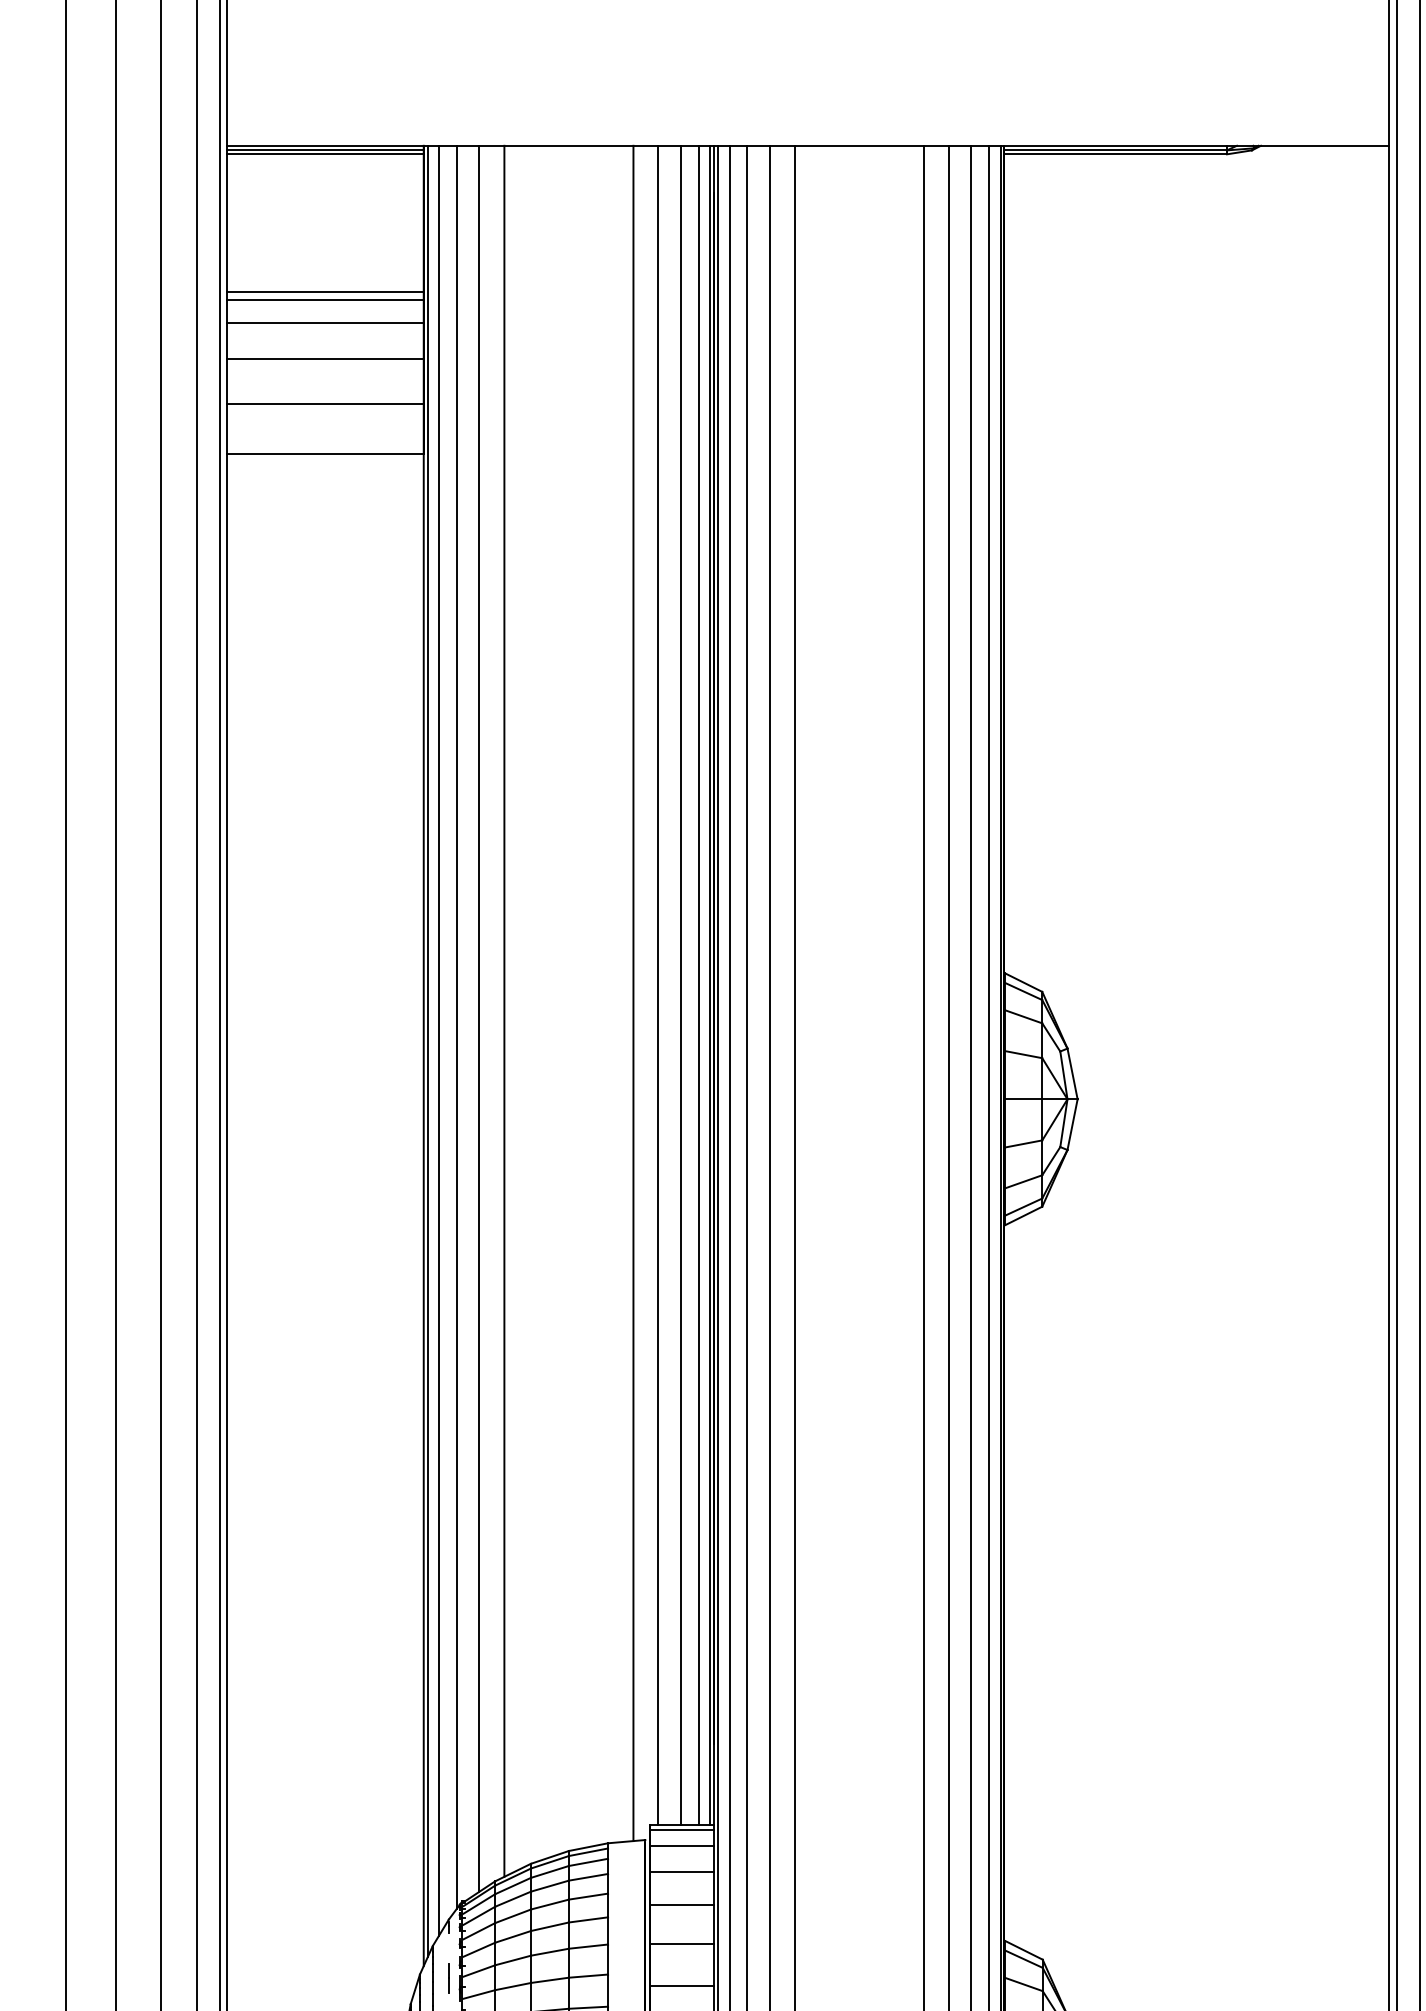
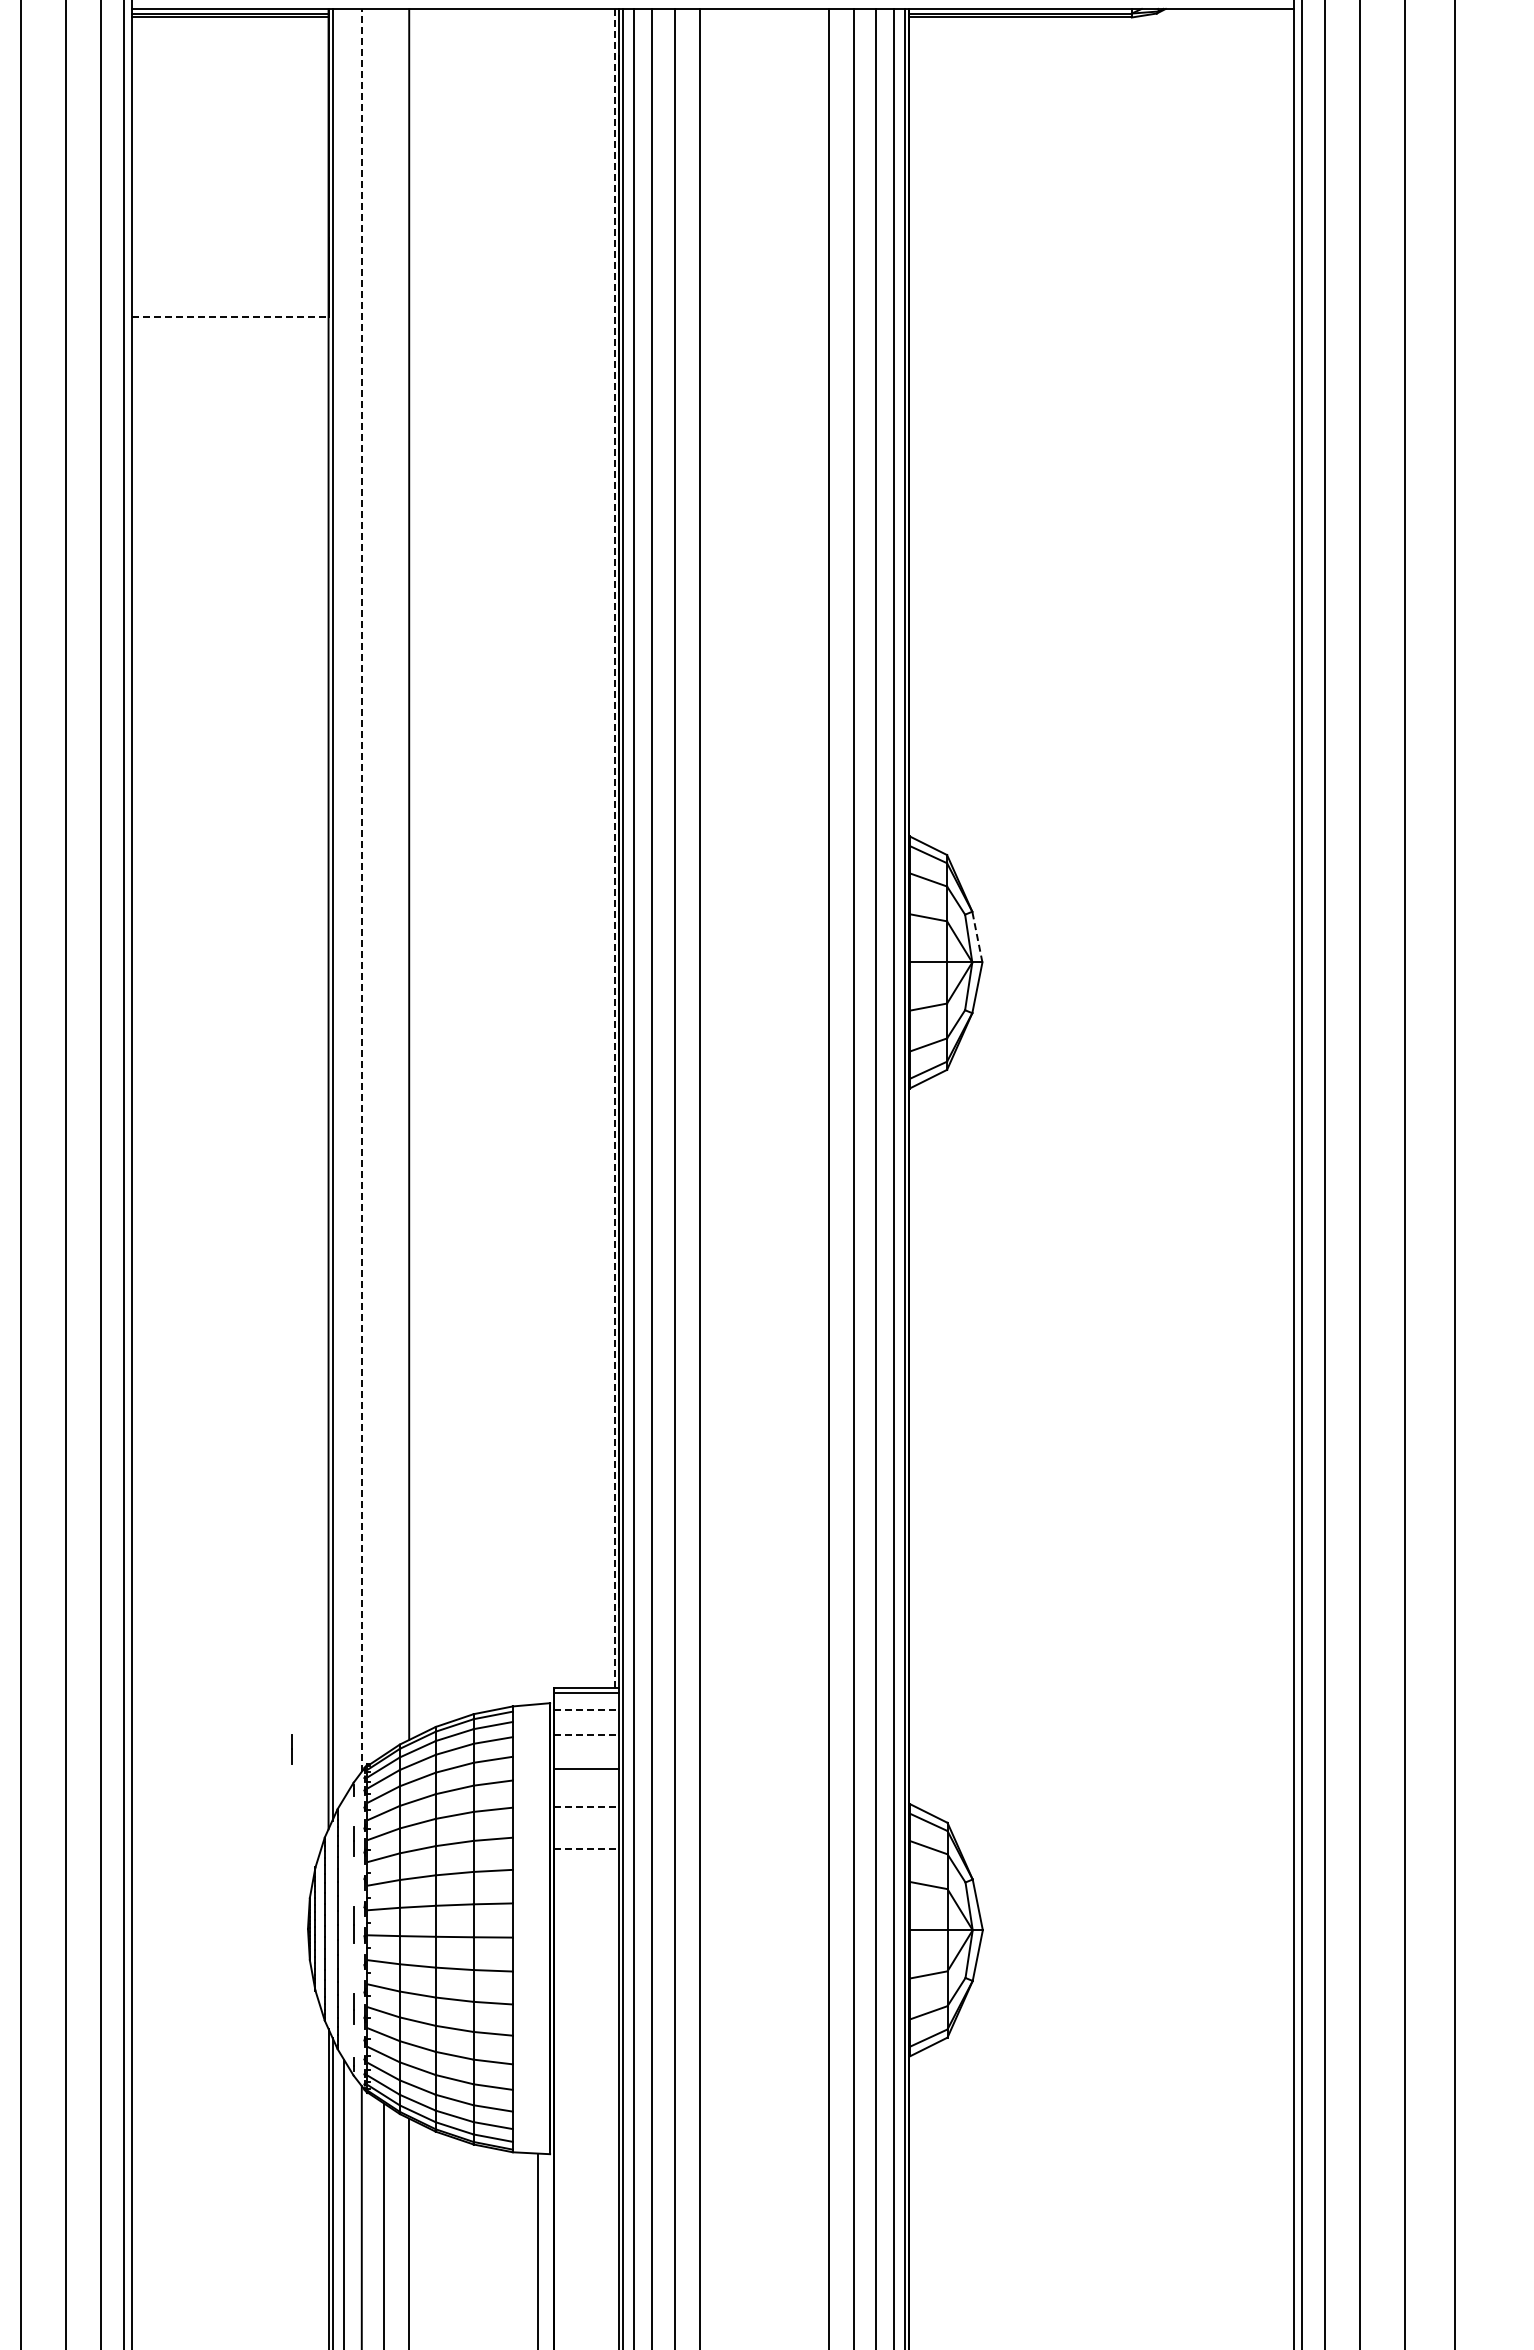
line: (325, 292) -> (230, 155), removed
line: (325, 300) -> (230, 163), removed
line: (325, 323) -> (230, 186), removed
line: (325, 358) -> (230, 221), removed
line: (325, 403) -> (230, 266), removed
line: (325, 453) -> (230, 316), solid -> dashed
line: (658, 984) -> (563, 847), removed
line: (680, 984) -> (585, 847), removed
line: (698, 984) -> (603, 847), removed
line: (709, 984) -> (614, 847), solid -> dashed
line: (633, 993) -> (538, 856), removed
line: (479, 1018) -> (384, 881), removed
line: (456, 1026) -> (361, 889), solid -> dashed
line: (438, 1040) -> (343, 903), removed
line: (1072, 1074) -> (977, 937), solid -> dashed
line: (682, 1846) -> (587, 1709), solid -> dashed
line: (682, 1872) -> (587, 1735), solid -> dashed
line: (386, 1886) -> (291, 1749), added
line: (682, 1944) -> (587, 1807), solid -> dashed
line: (682, 1986) -> (587, 1849), solid -> dashed

